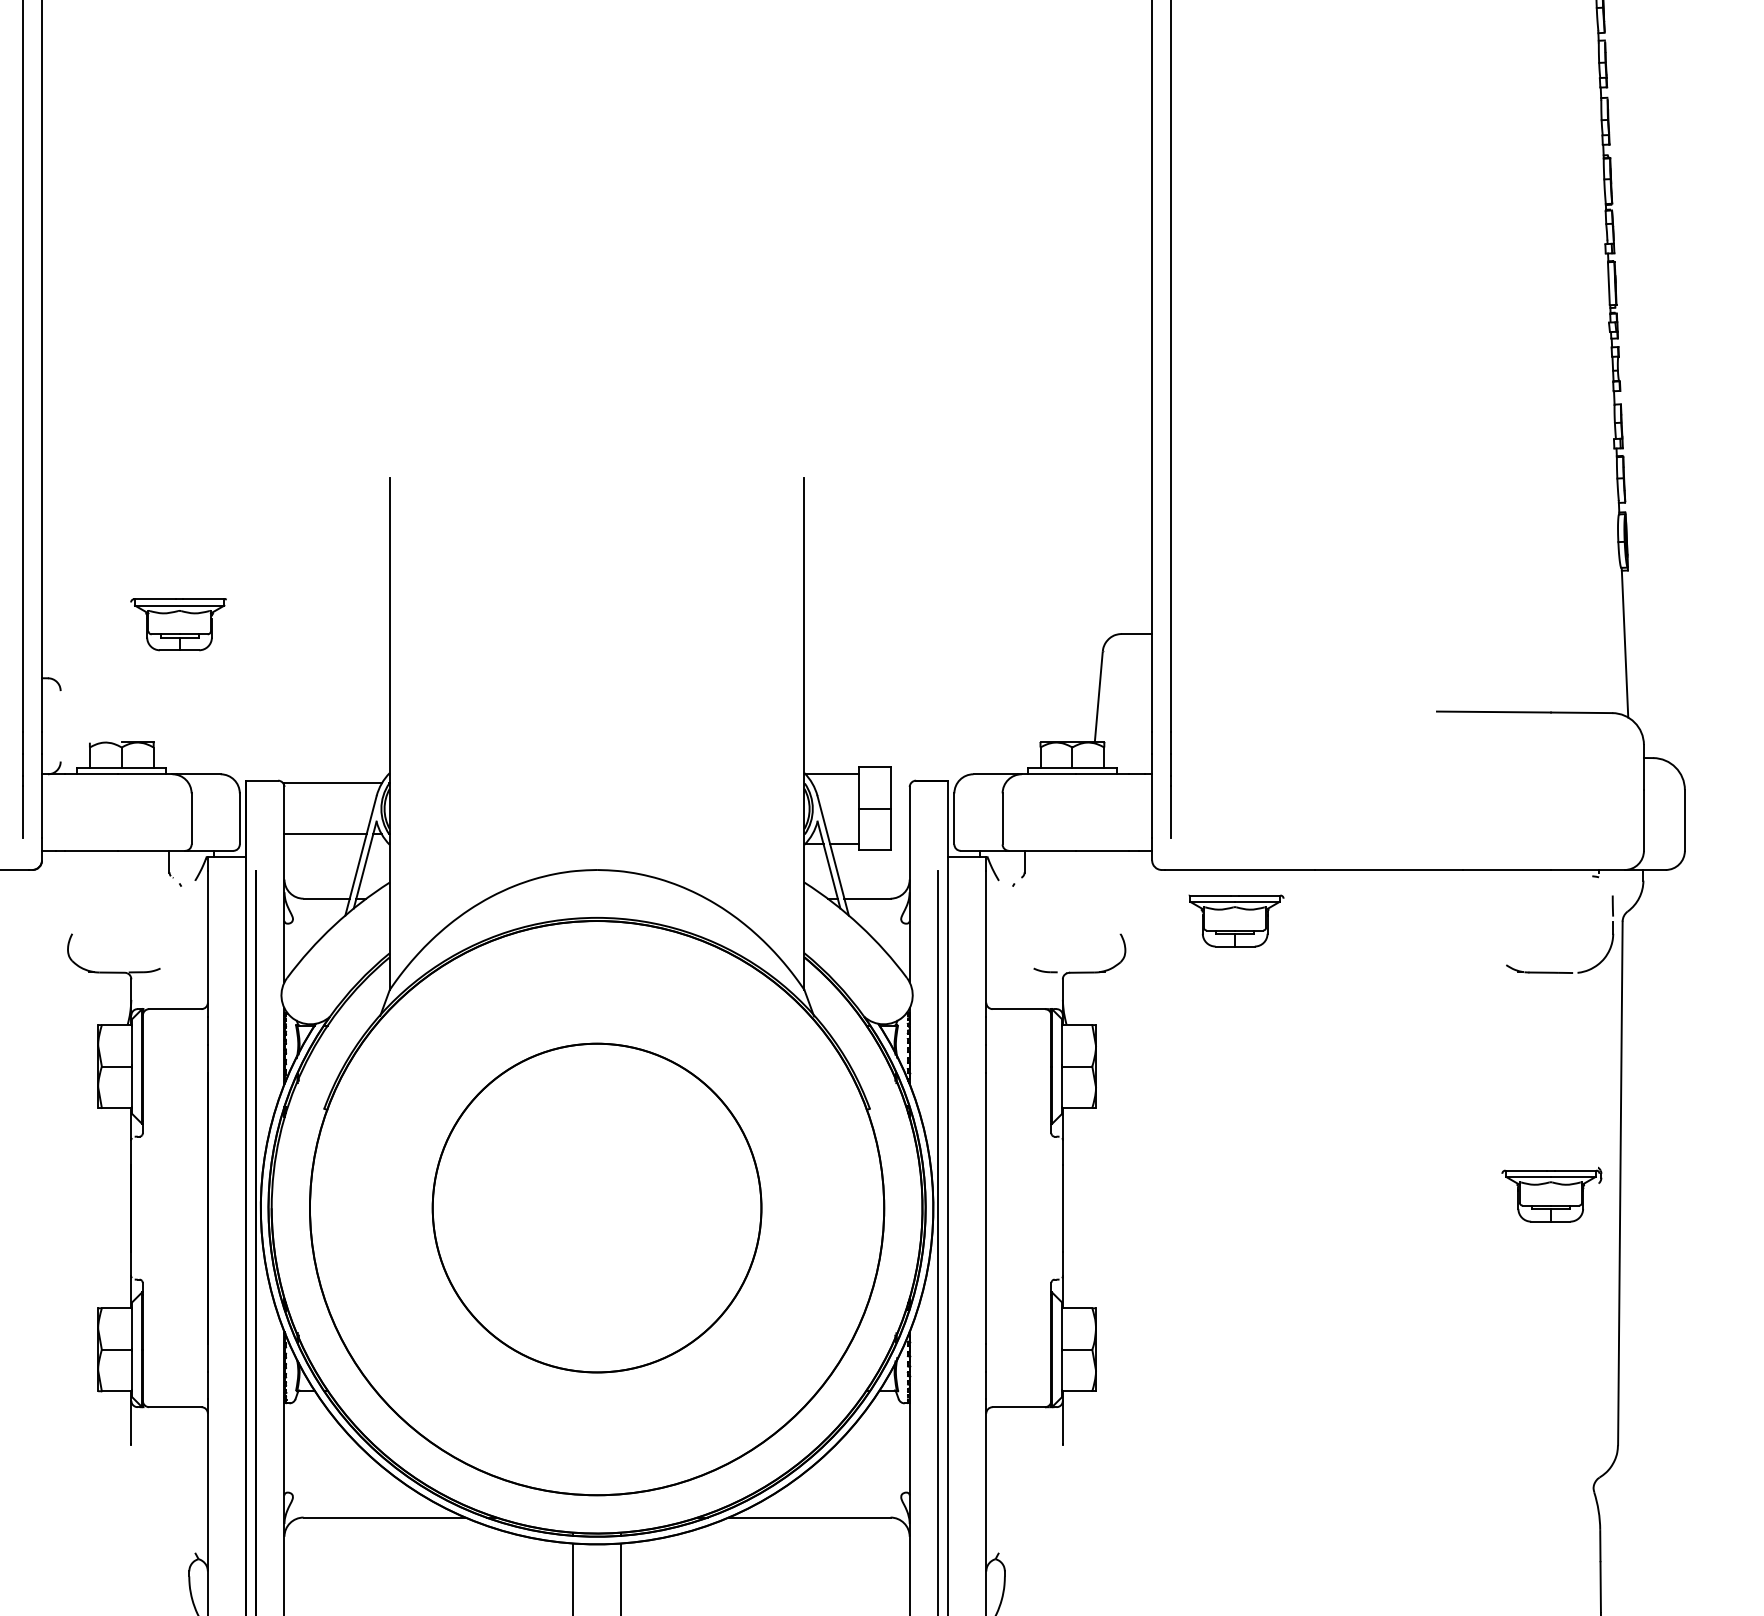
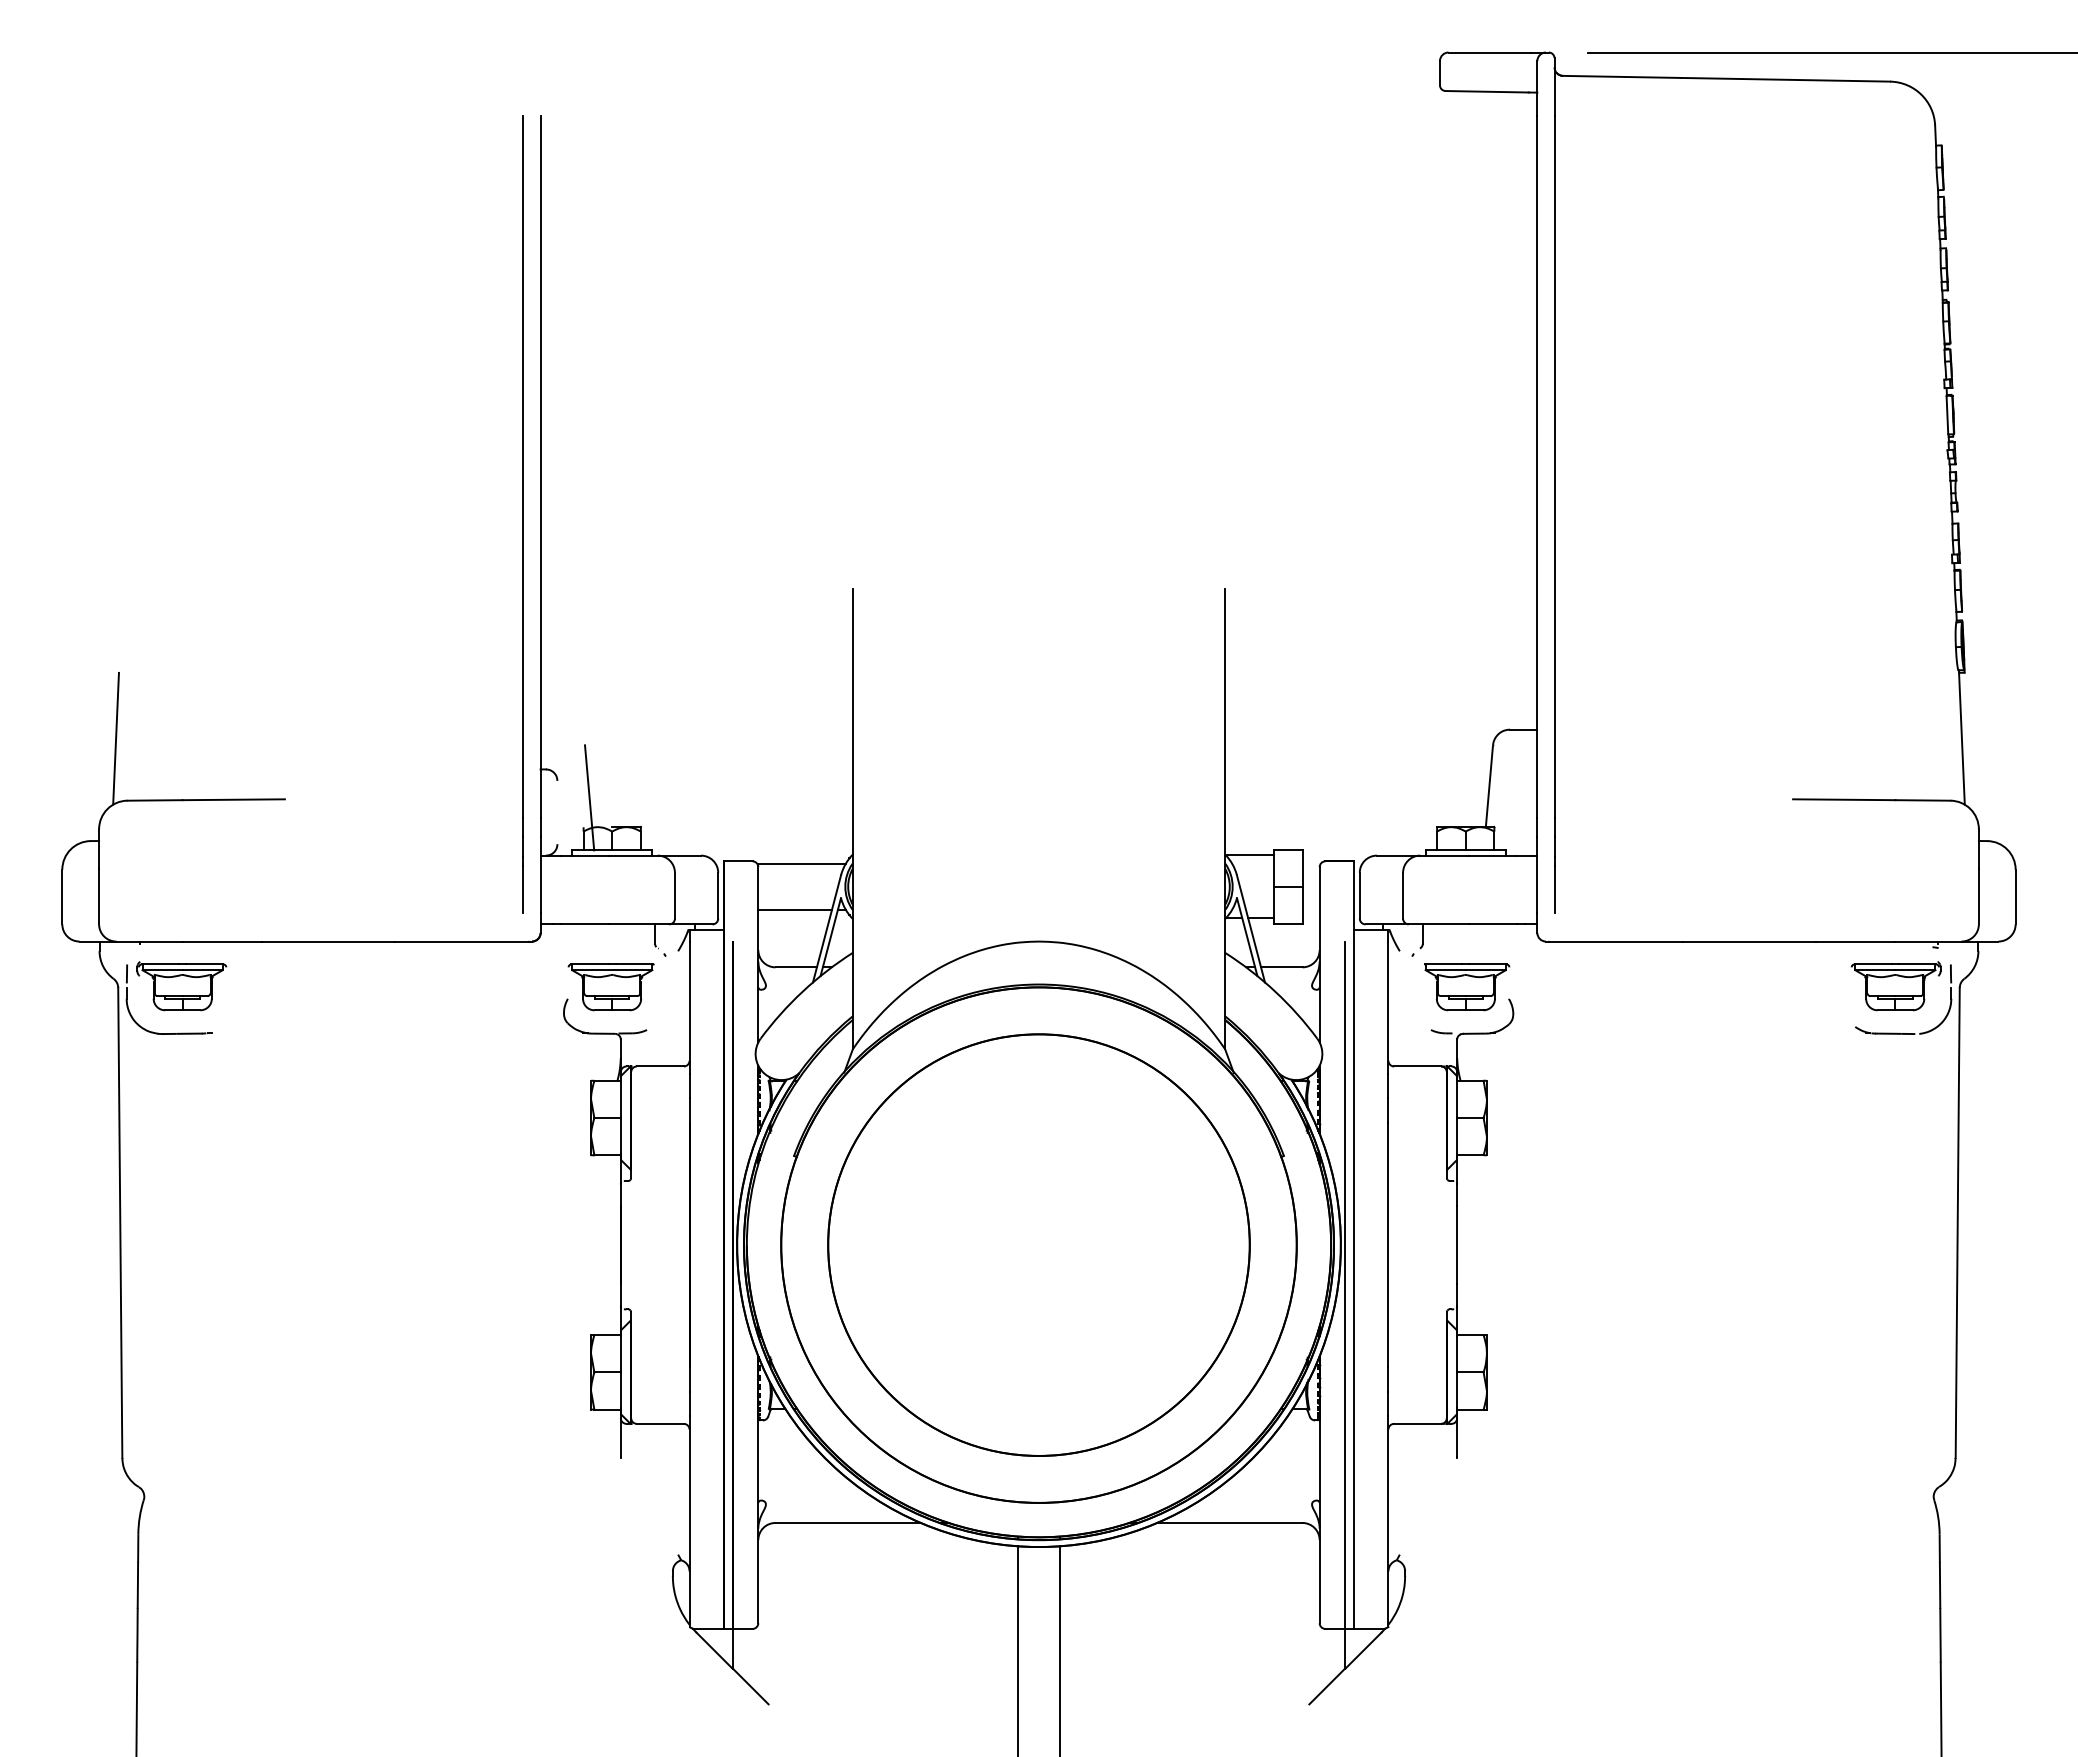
part: (177, 624) -> (610, 987), moved
line: (96, 709) -> (589, 797), added
part: (1236, 921) -> (1467, 987), moved
part: (1551, 1195) -> (1895, 986), moved
circle: (596, 1207) -> (1038, 1244), size x1.43

